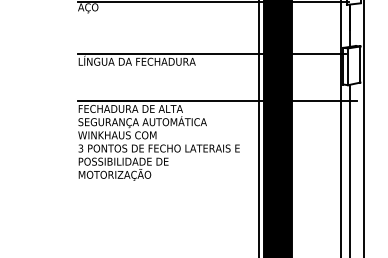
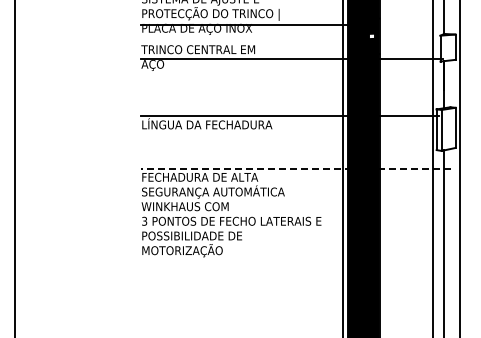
line: (216, 101) -> (295, 168), solid -> dashed

